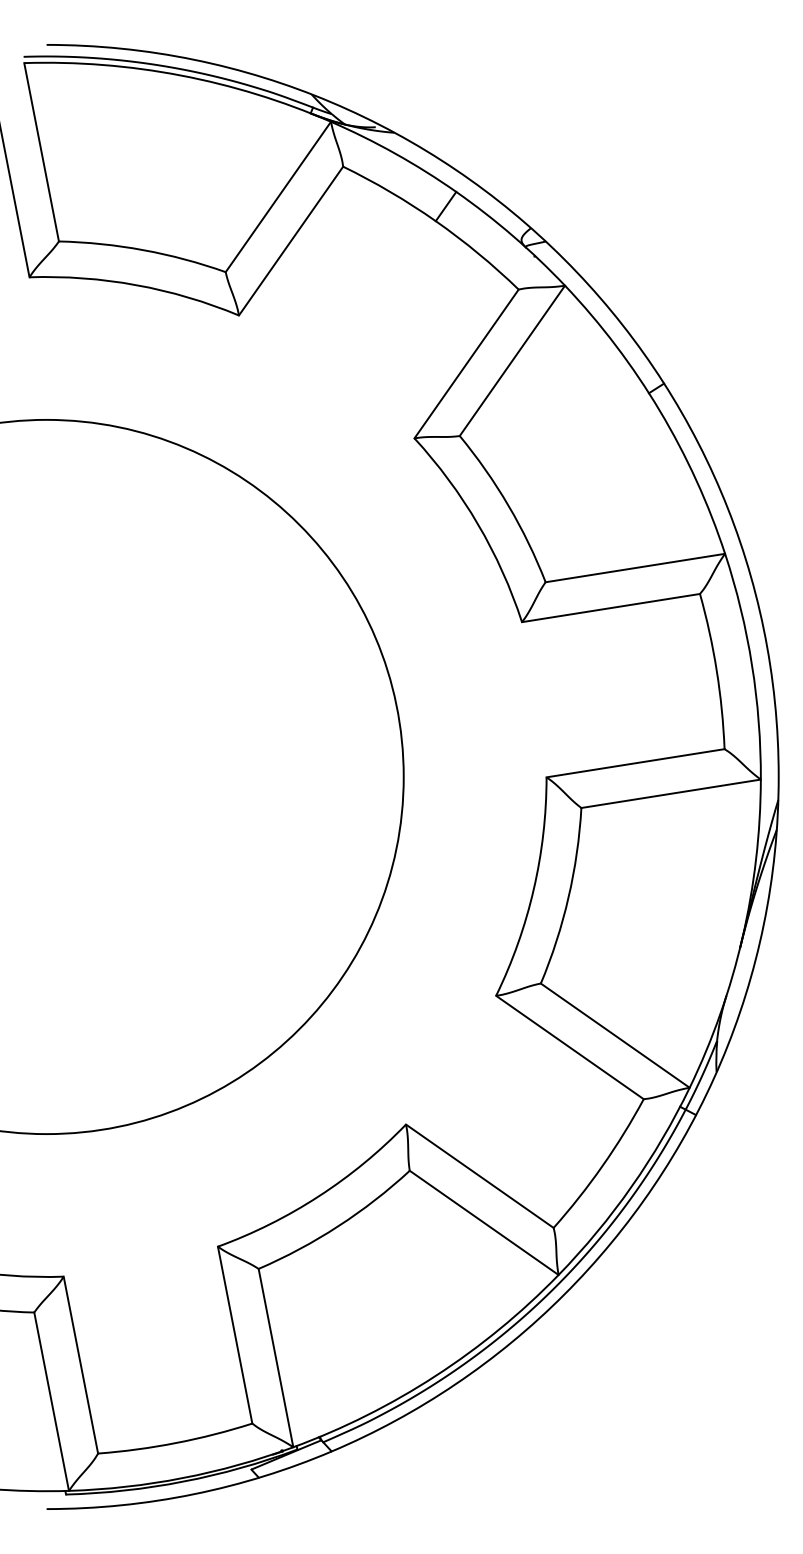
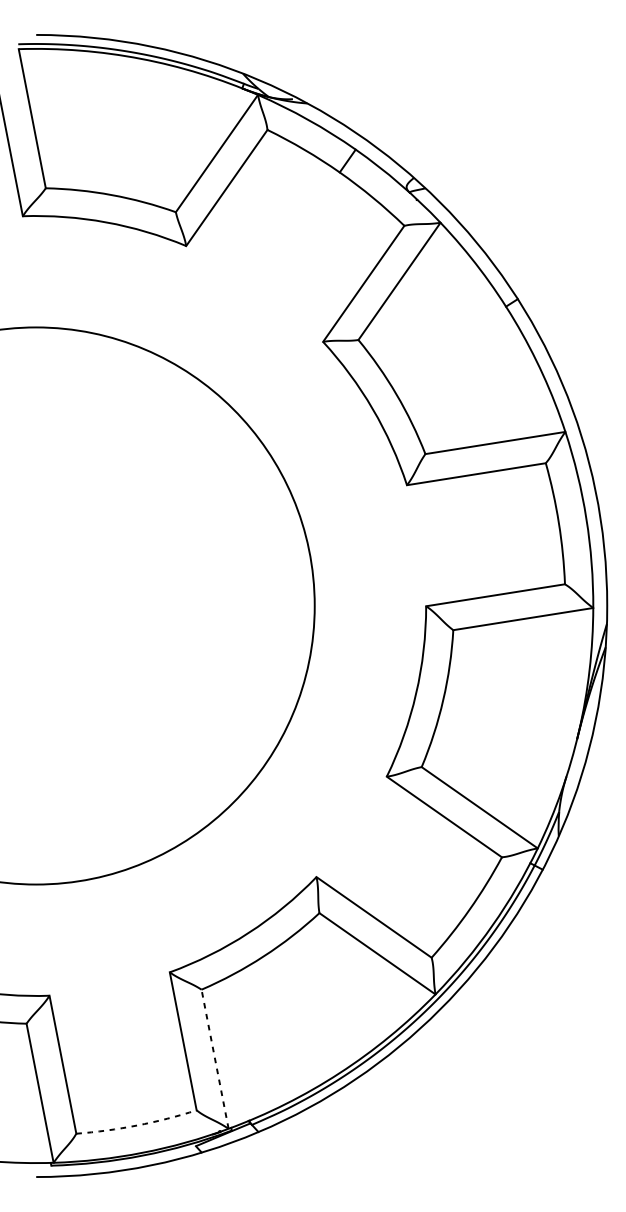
line: (275, 1358) -> (214, 1059), solid -> dashed
arc: (176, 1443) -> (137, 1125), solid -> dashed

